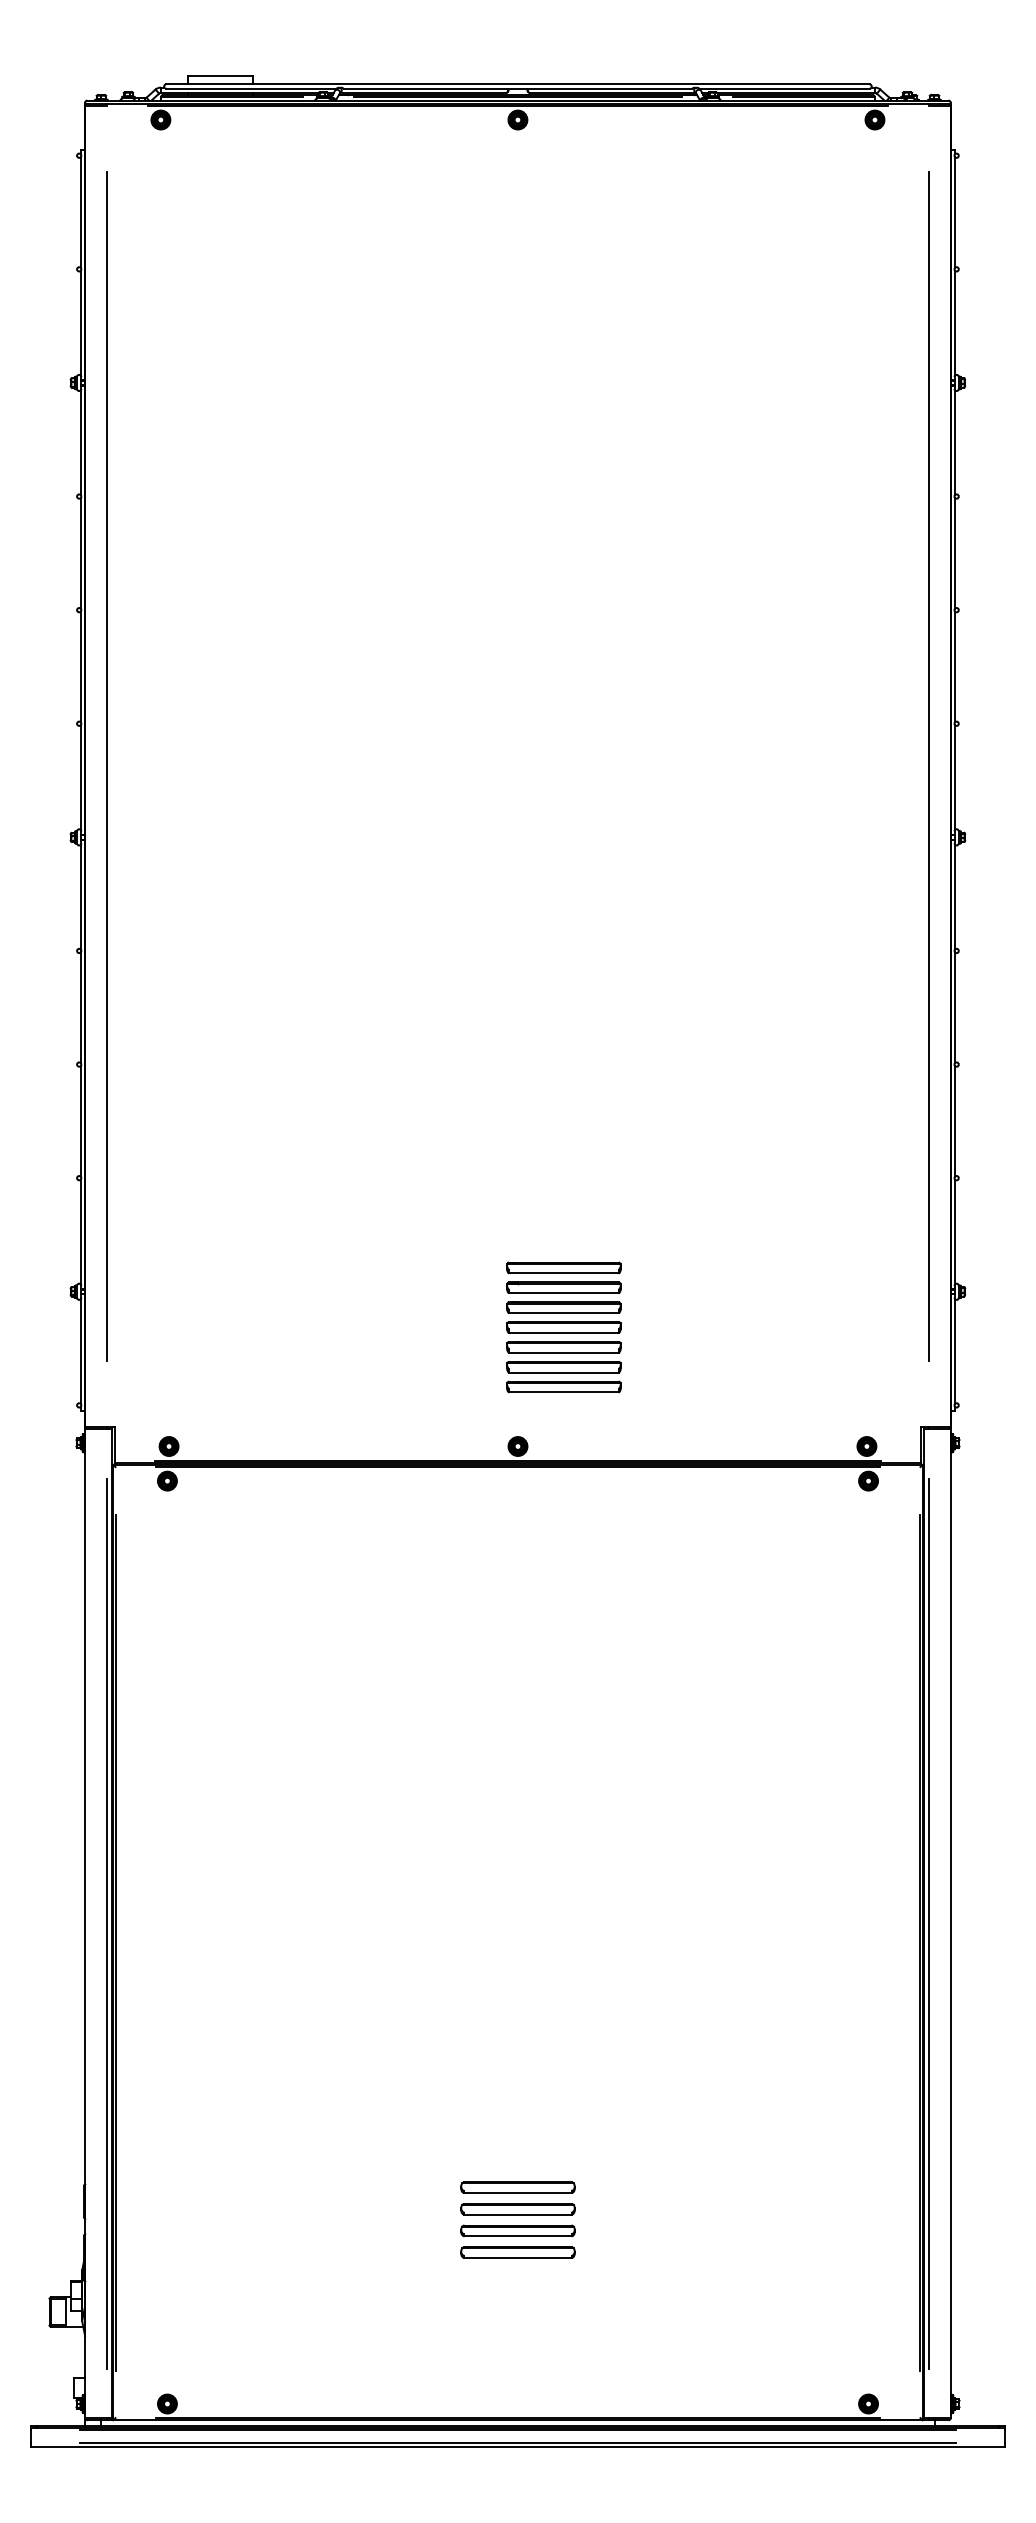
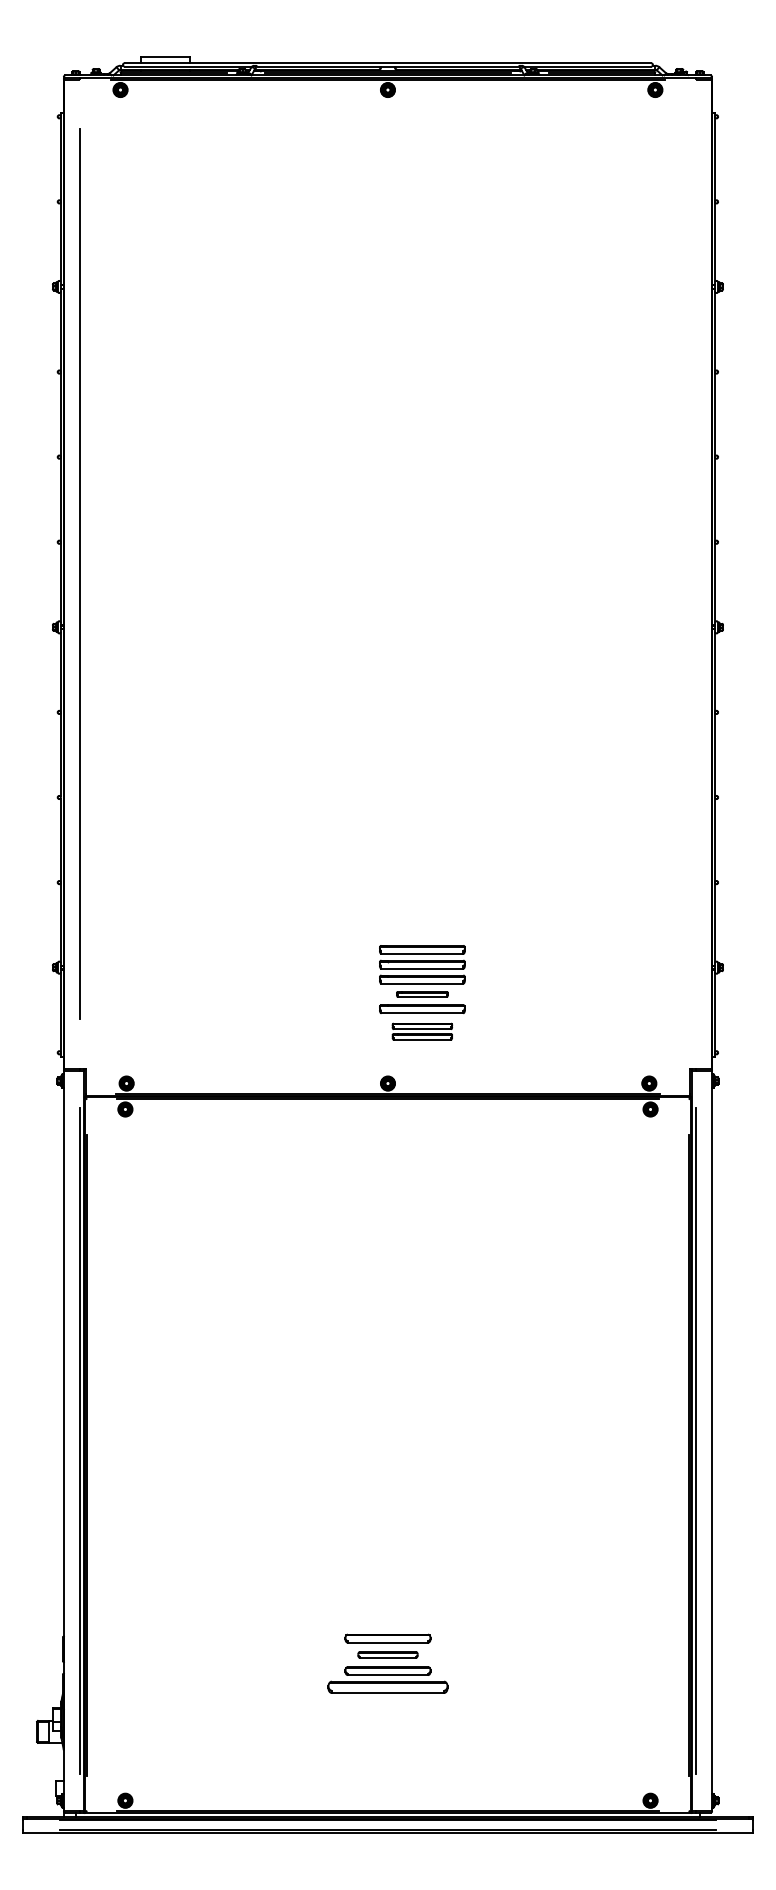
line: (929, 765) -> (696, 573), removed
part: (563, 1327) -> (422, 994), size x0.6
part: (563, 1377) -> (422, 1031), size x0.7
part: (517, 2209) -> (387, 1655), size x0.7
part: (517, 2252) -> (387, 1687), size x1.4

